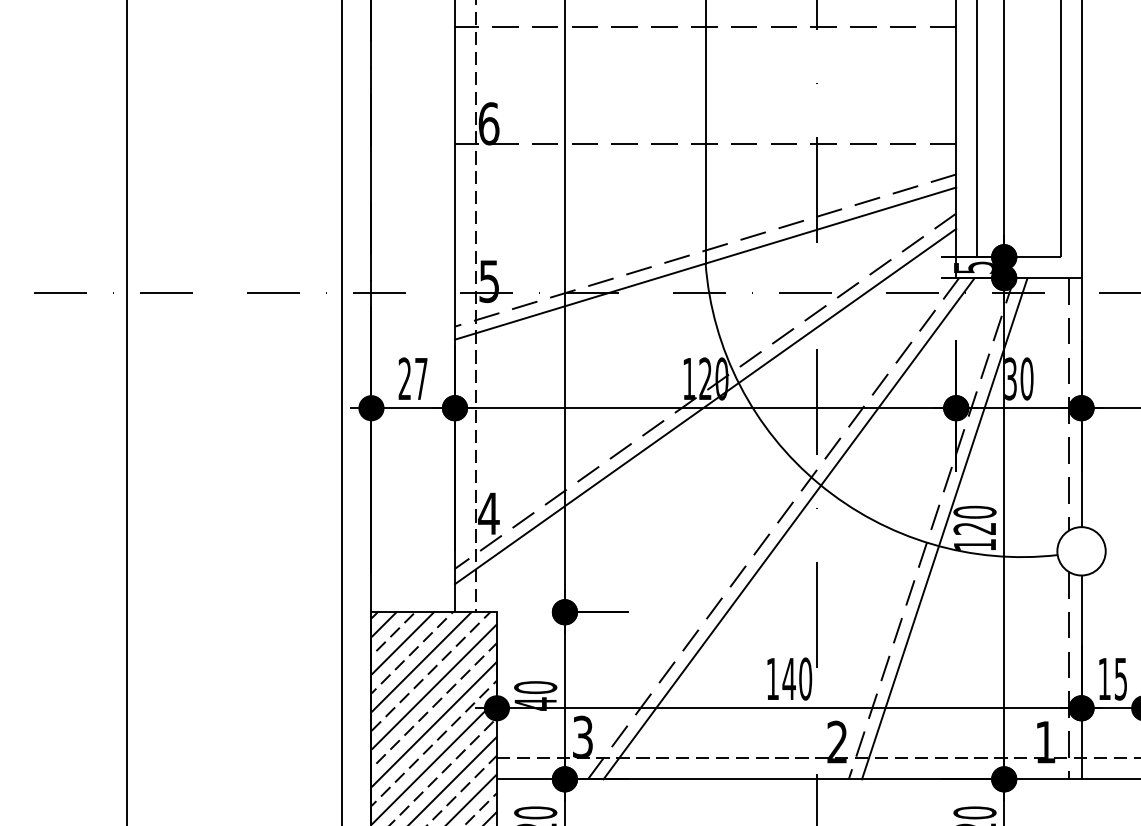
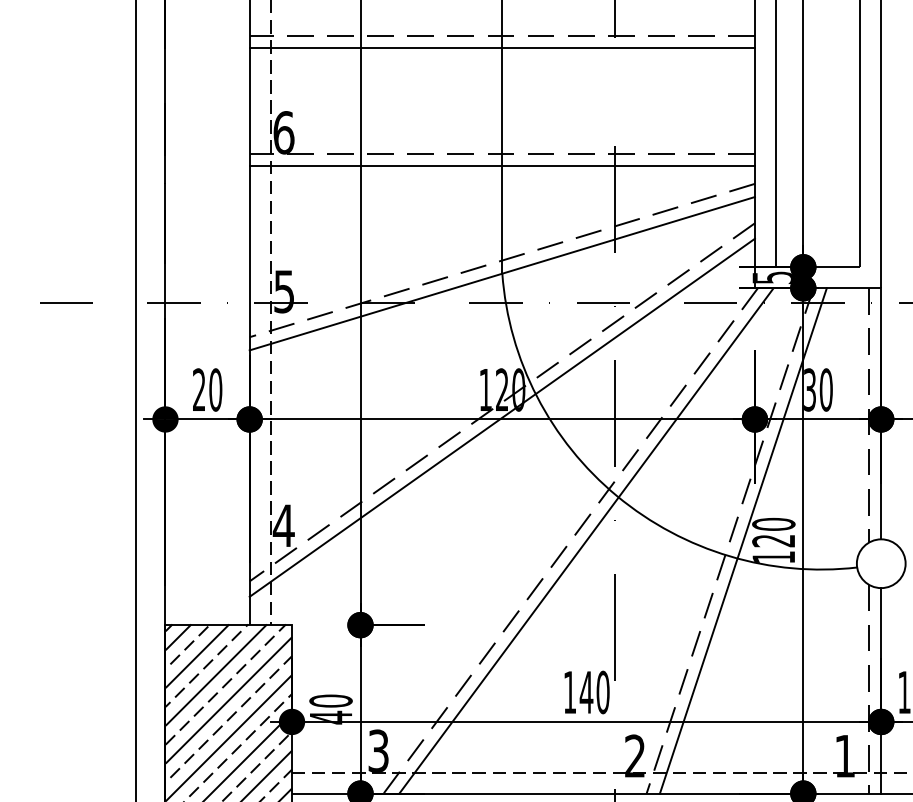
line: (705, 40) -> (502, 48), added
line: (705, 156) -> (502, 165), added
text: (421, 378) -> (215, 389), 27 -> 20

